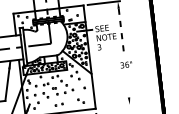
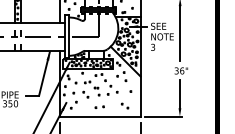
line: (121, 32) -> (180, 33), dashed -> solid
line: (127, 84) -> (179, 93), added
line: (115, 106) -> (163, 116), added

